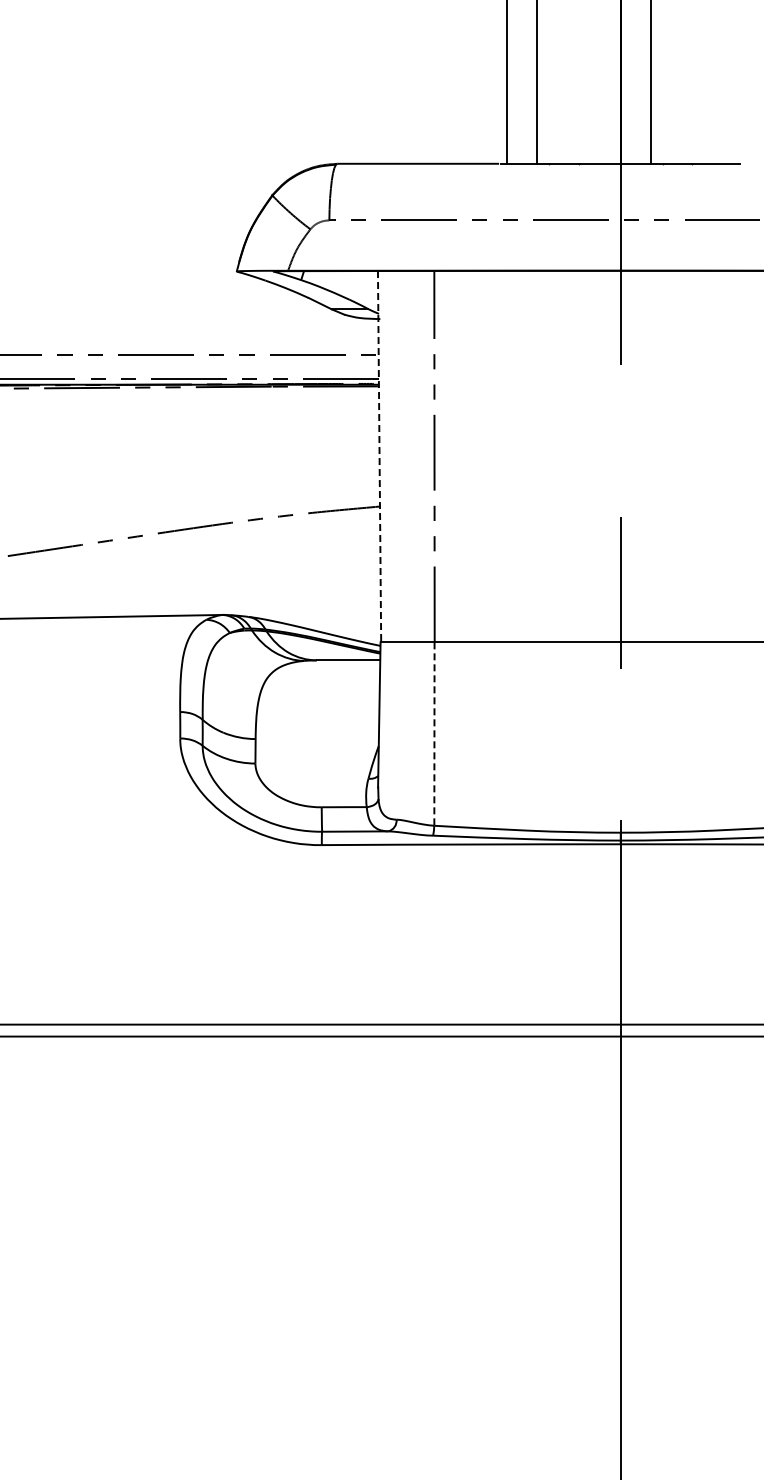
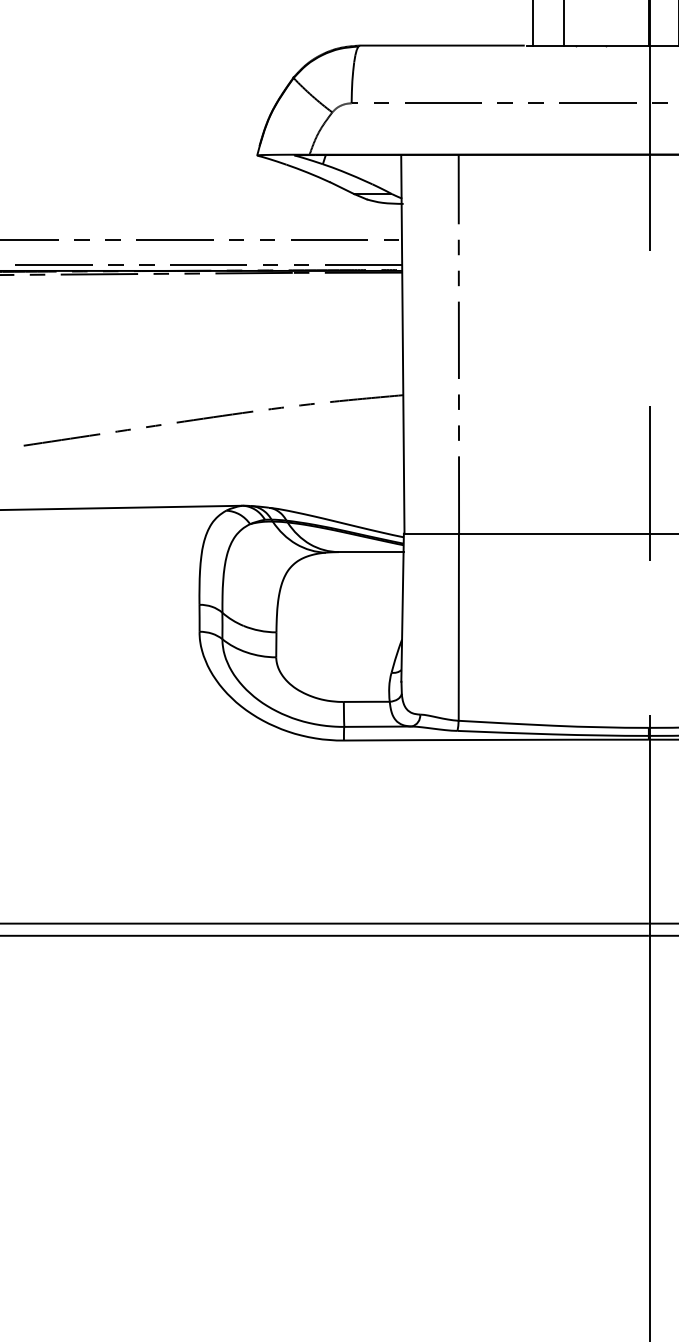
line: (379, 456) -> (402, 344), dashed -> solid
line: (434, 734) -> (458, 627), dashed -> solid

